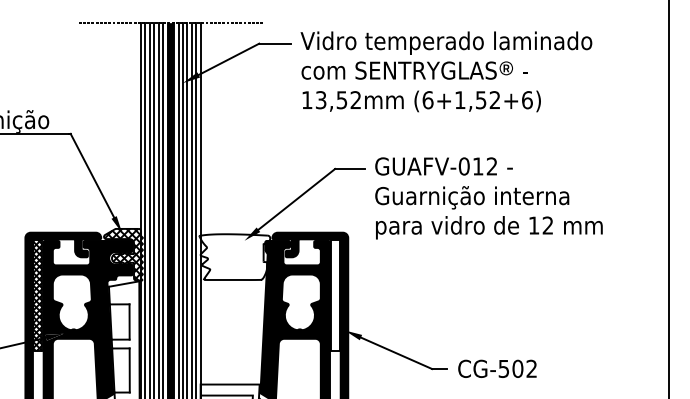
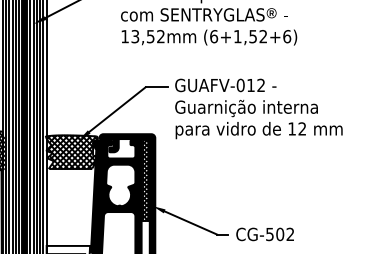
hatch: (234, 256) -> (71, 151), added
hatch: (335, 295) -> (145, 180), added

